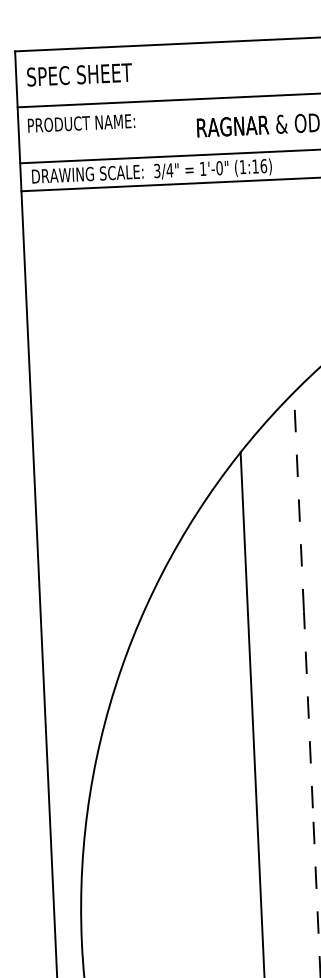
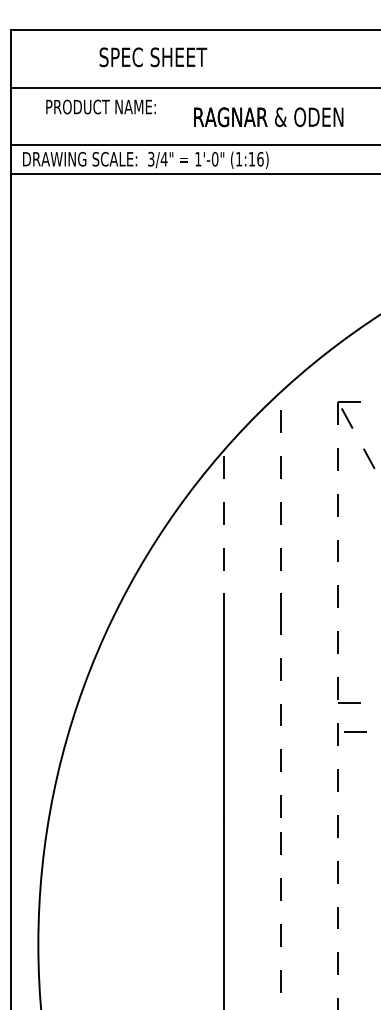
text: (79, 75) -> (153, 57), moved
text: (80, 122) -> (100, 106), moved
line: (244, 532) -> (223, 533), solid -> dashed

